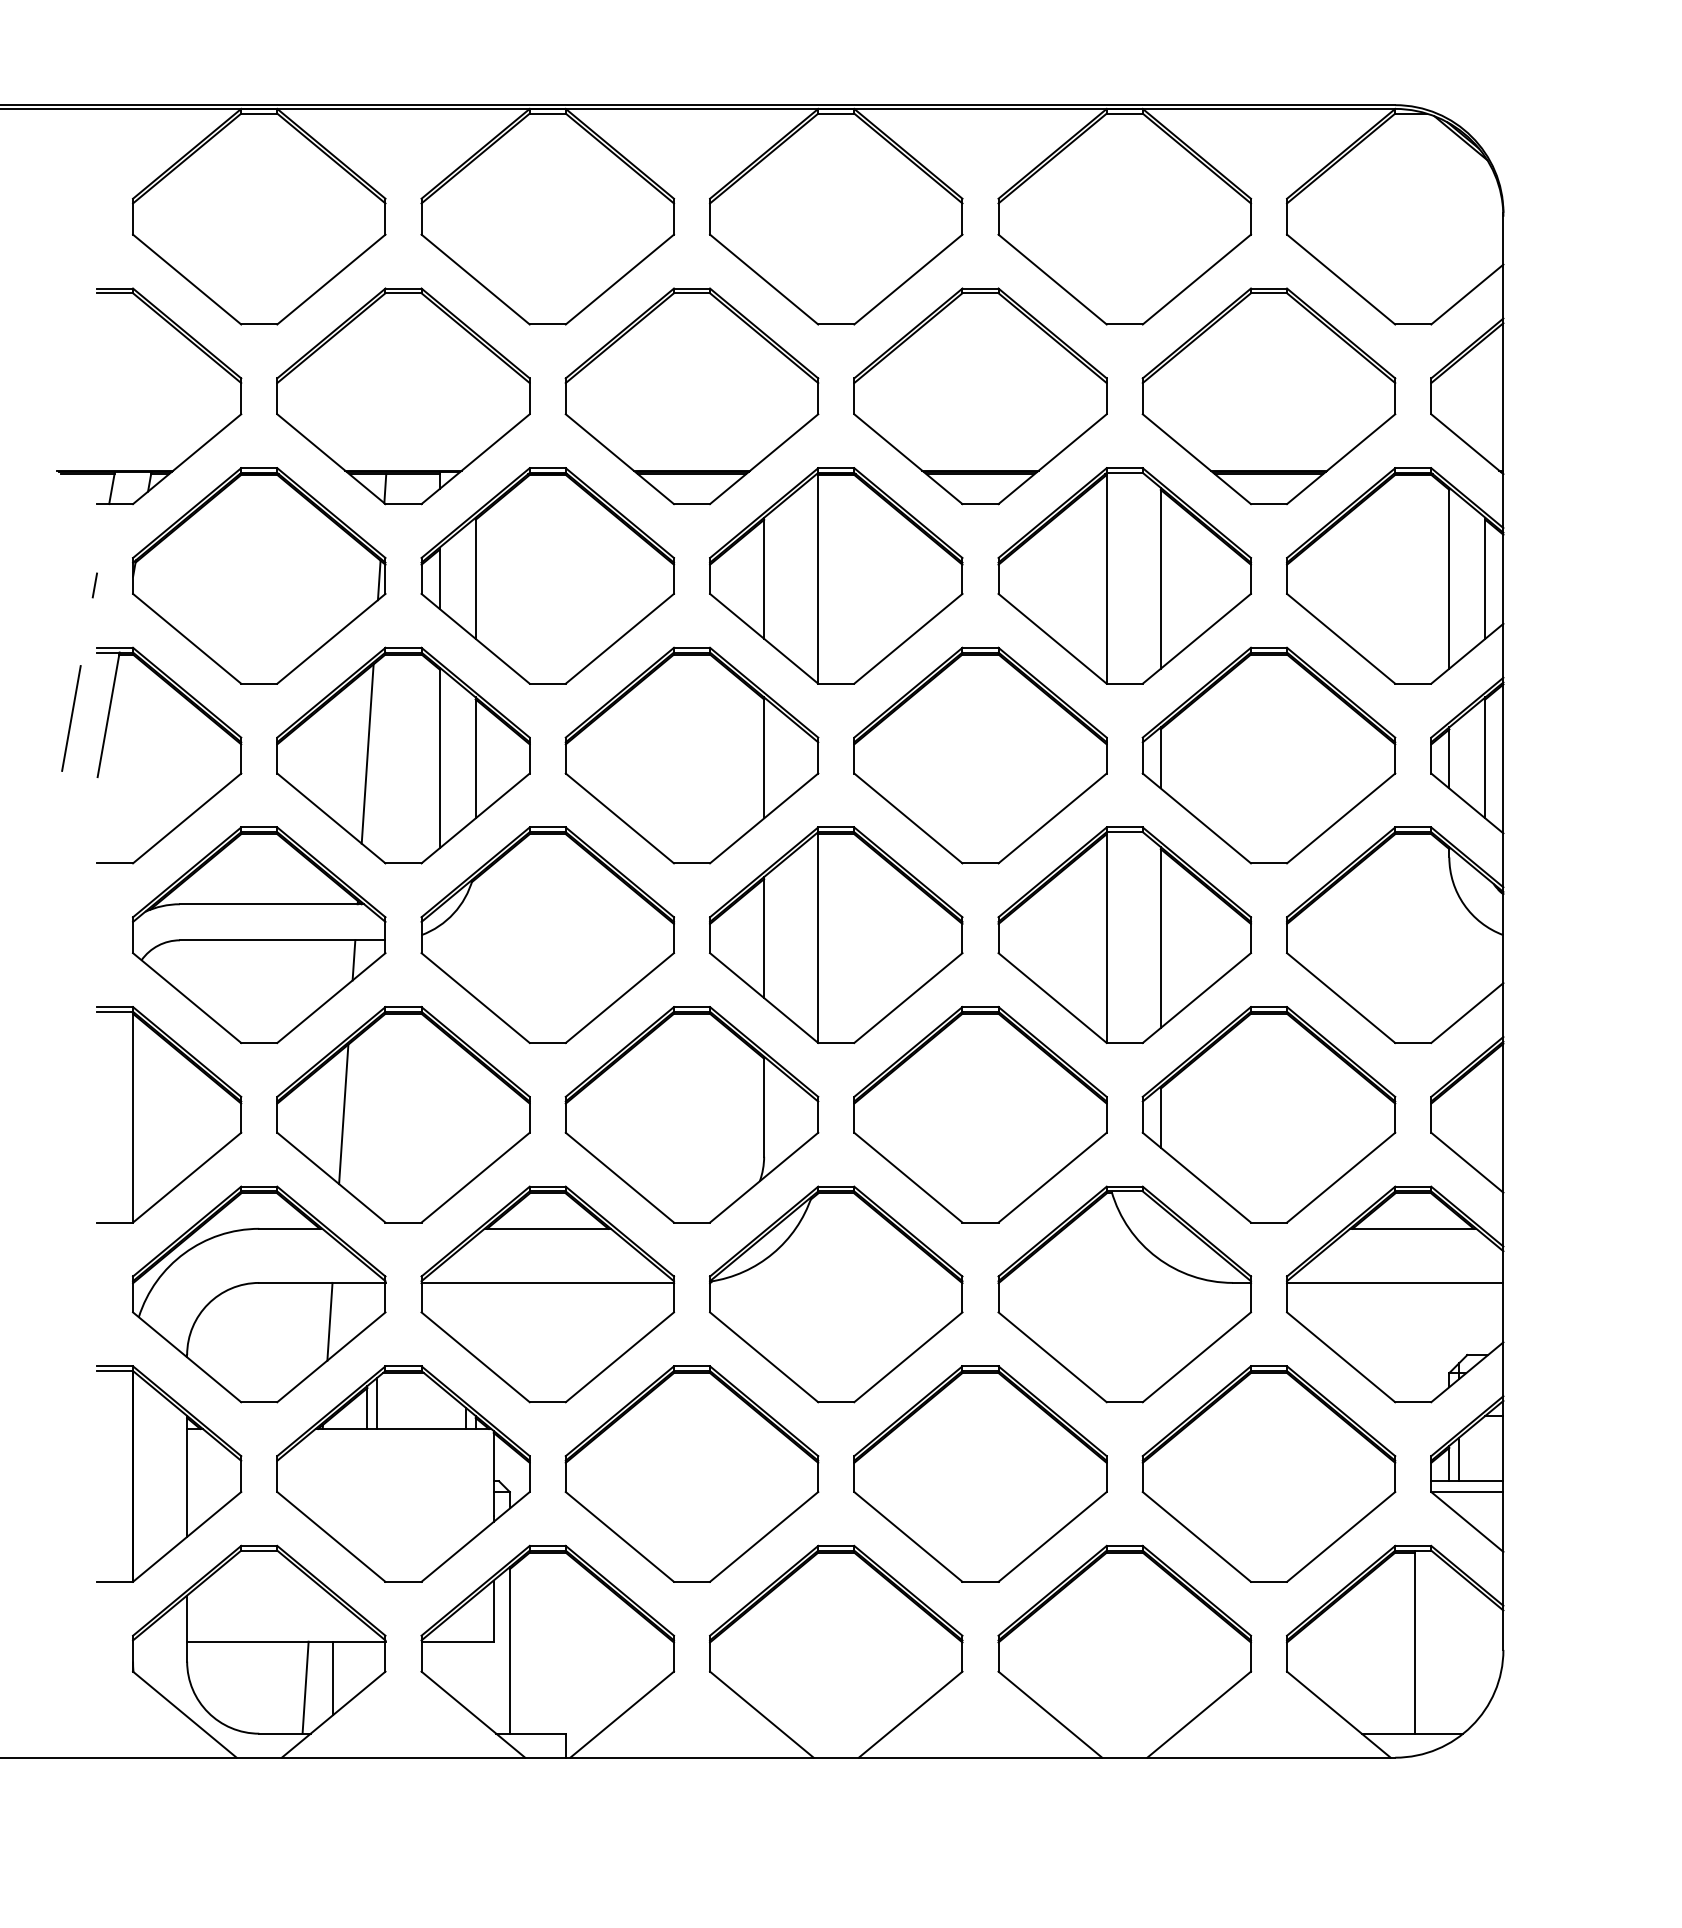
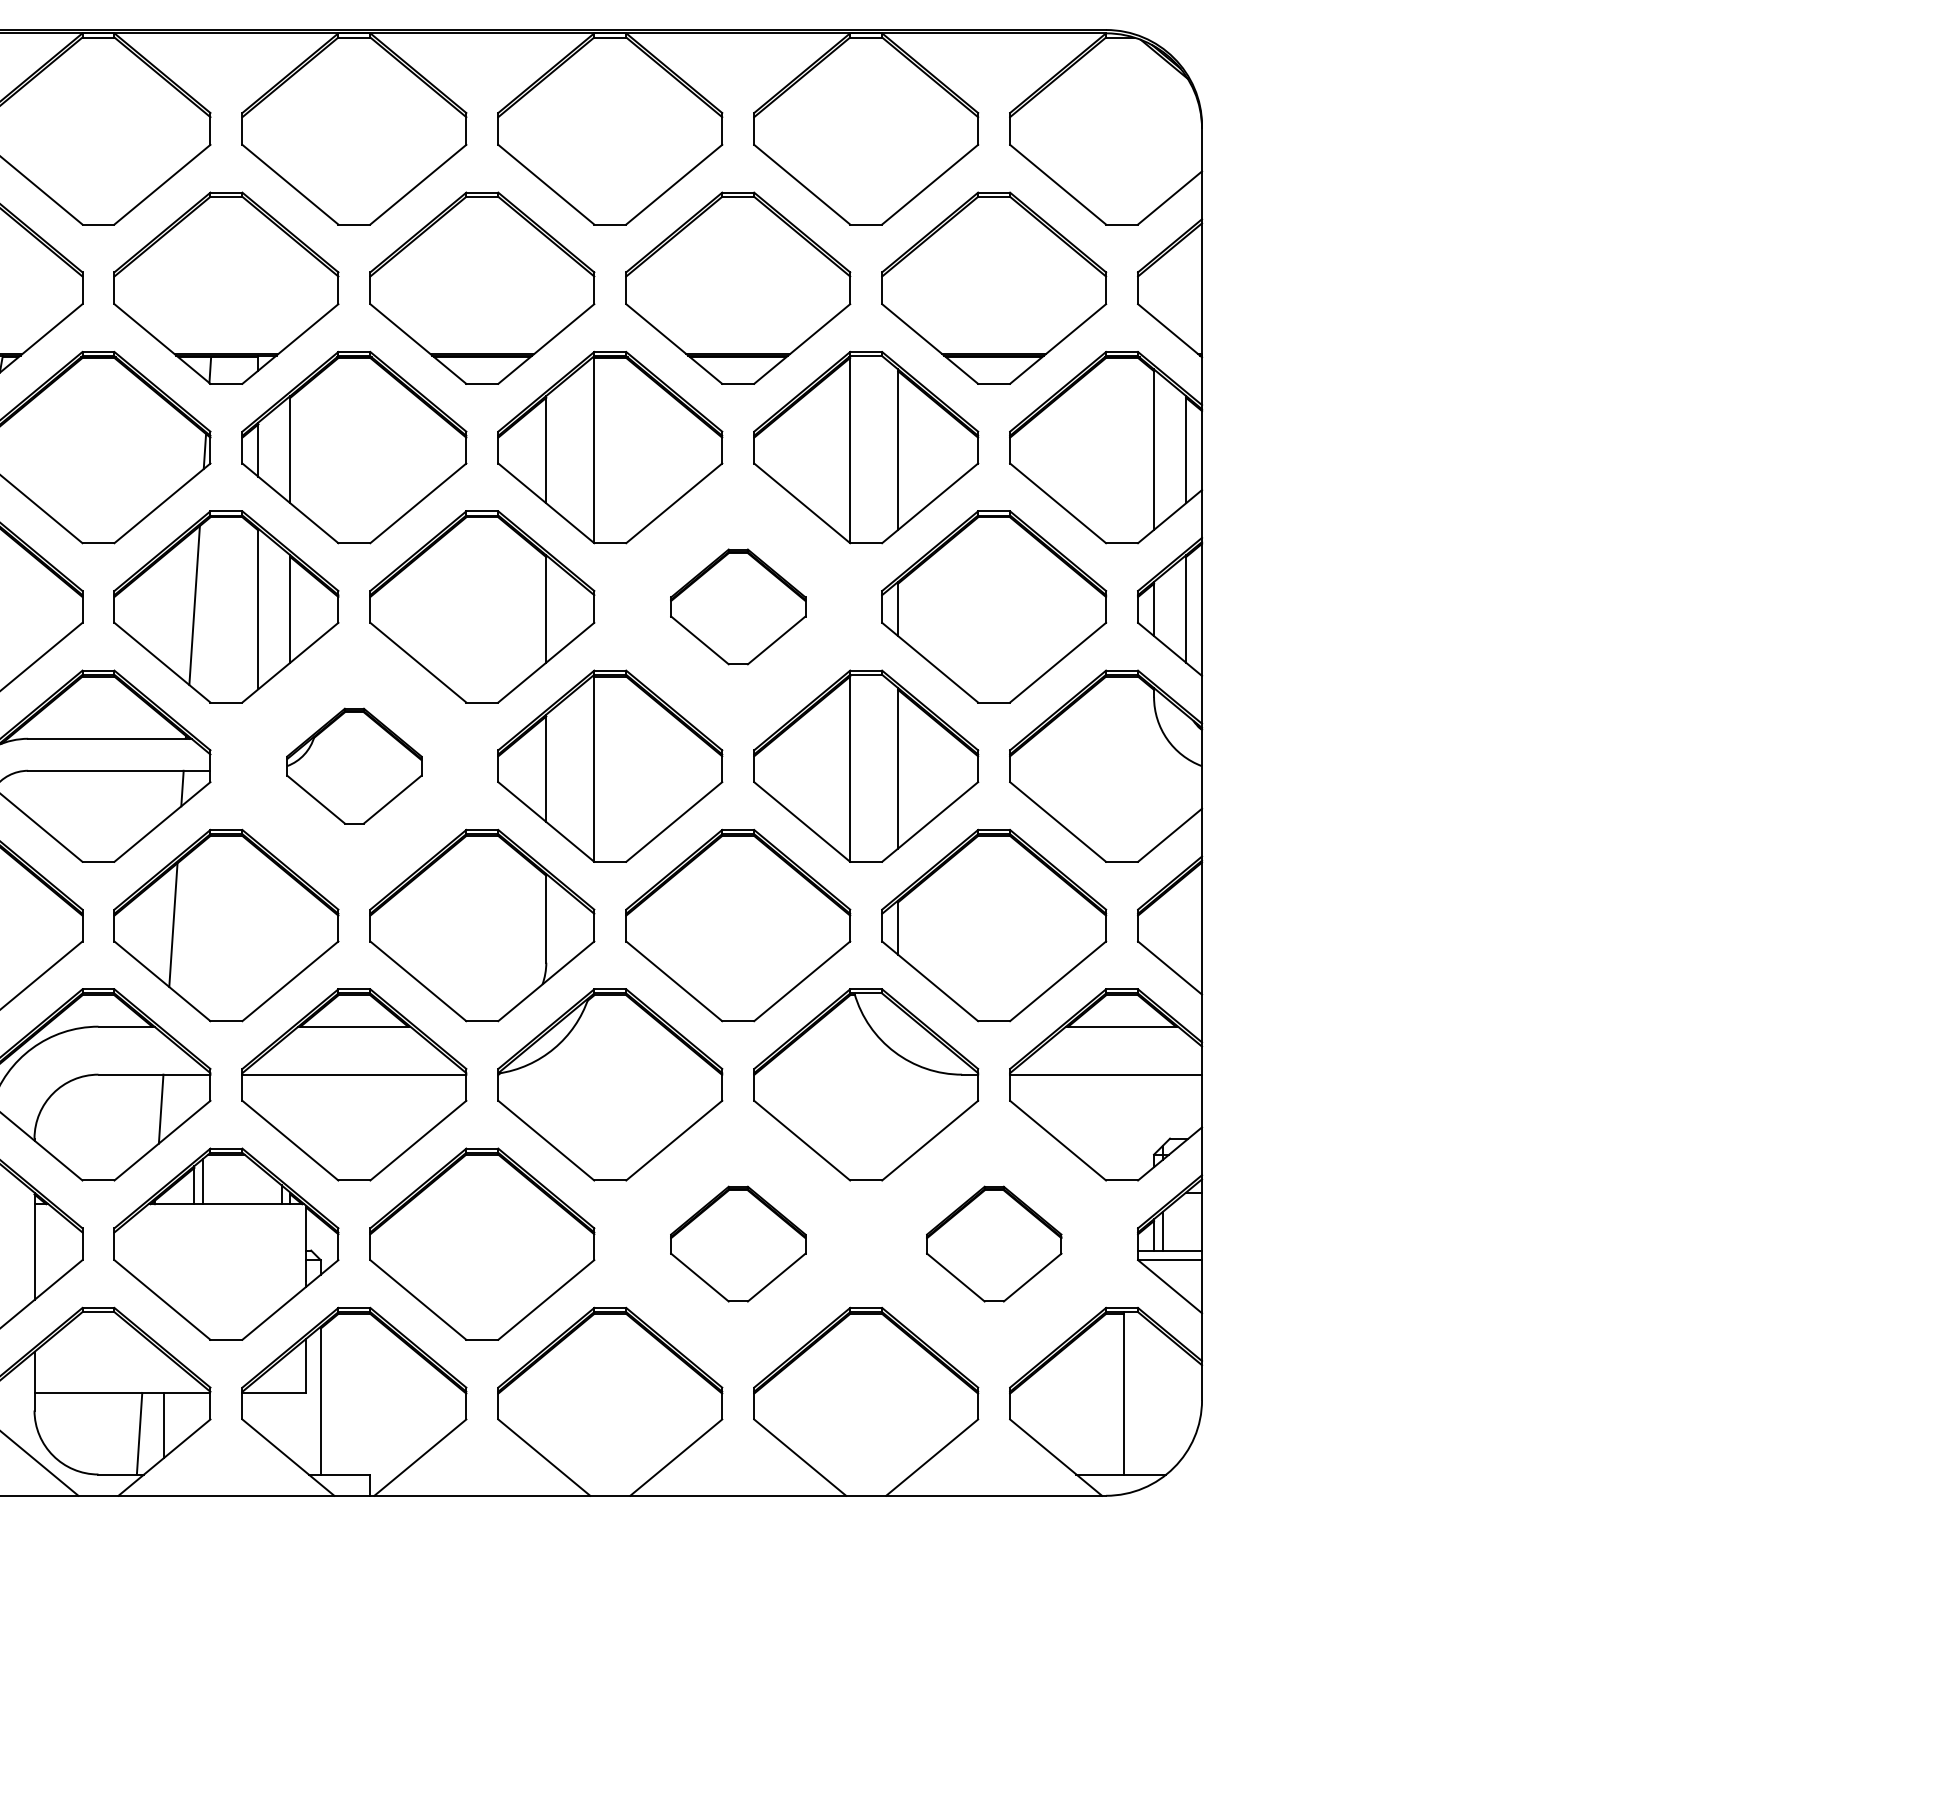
part: (980, 755) -> (738, 606), size x0.6
part: (547, 934) -> (354, 765), size x0.6
part: (980, 1473) -> (738, 1243), size x0.6
part: (1269, 1473) -> (994, 1243), size x0.6

